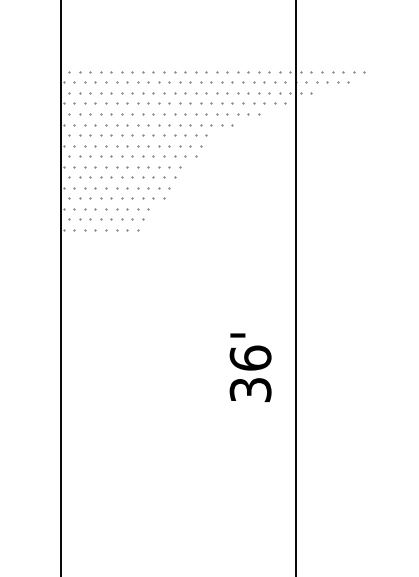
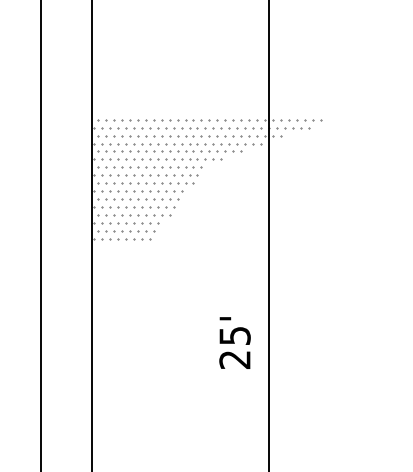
text: (249, 373) -> (234, 347), 36' -> 25'

